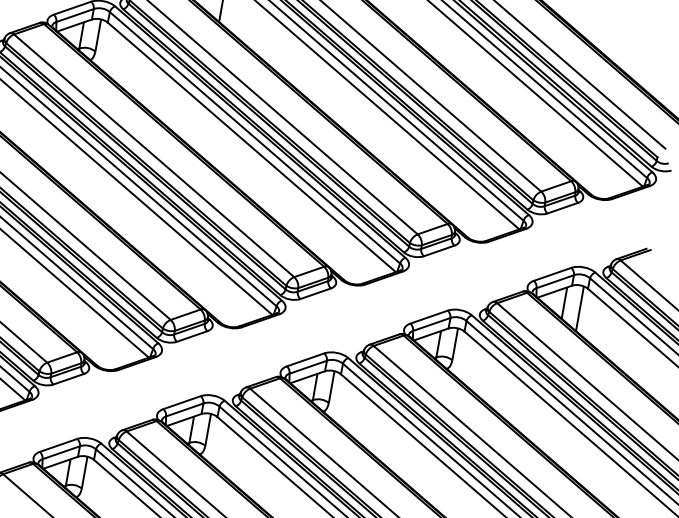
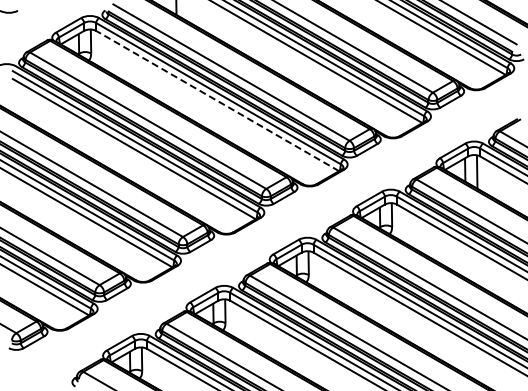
line: (251, 146) -> (217, 100), solid -> dashed

